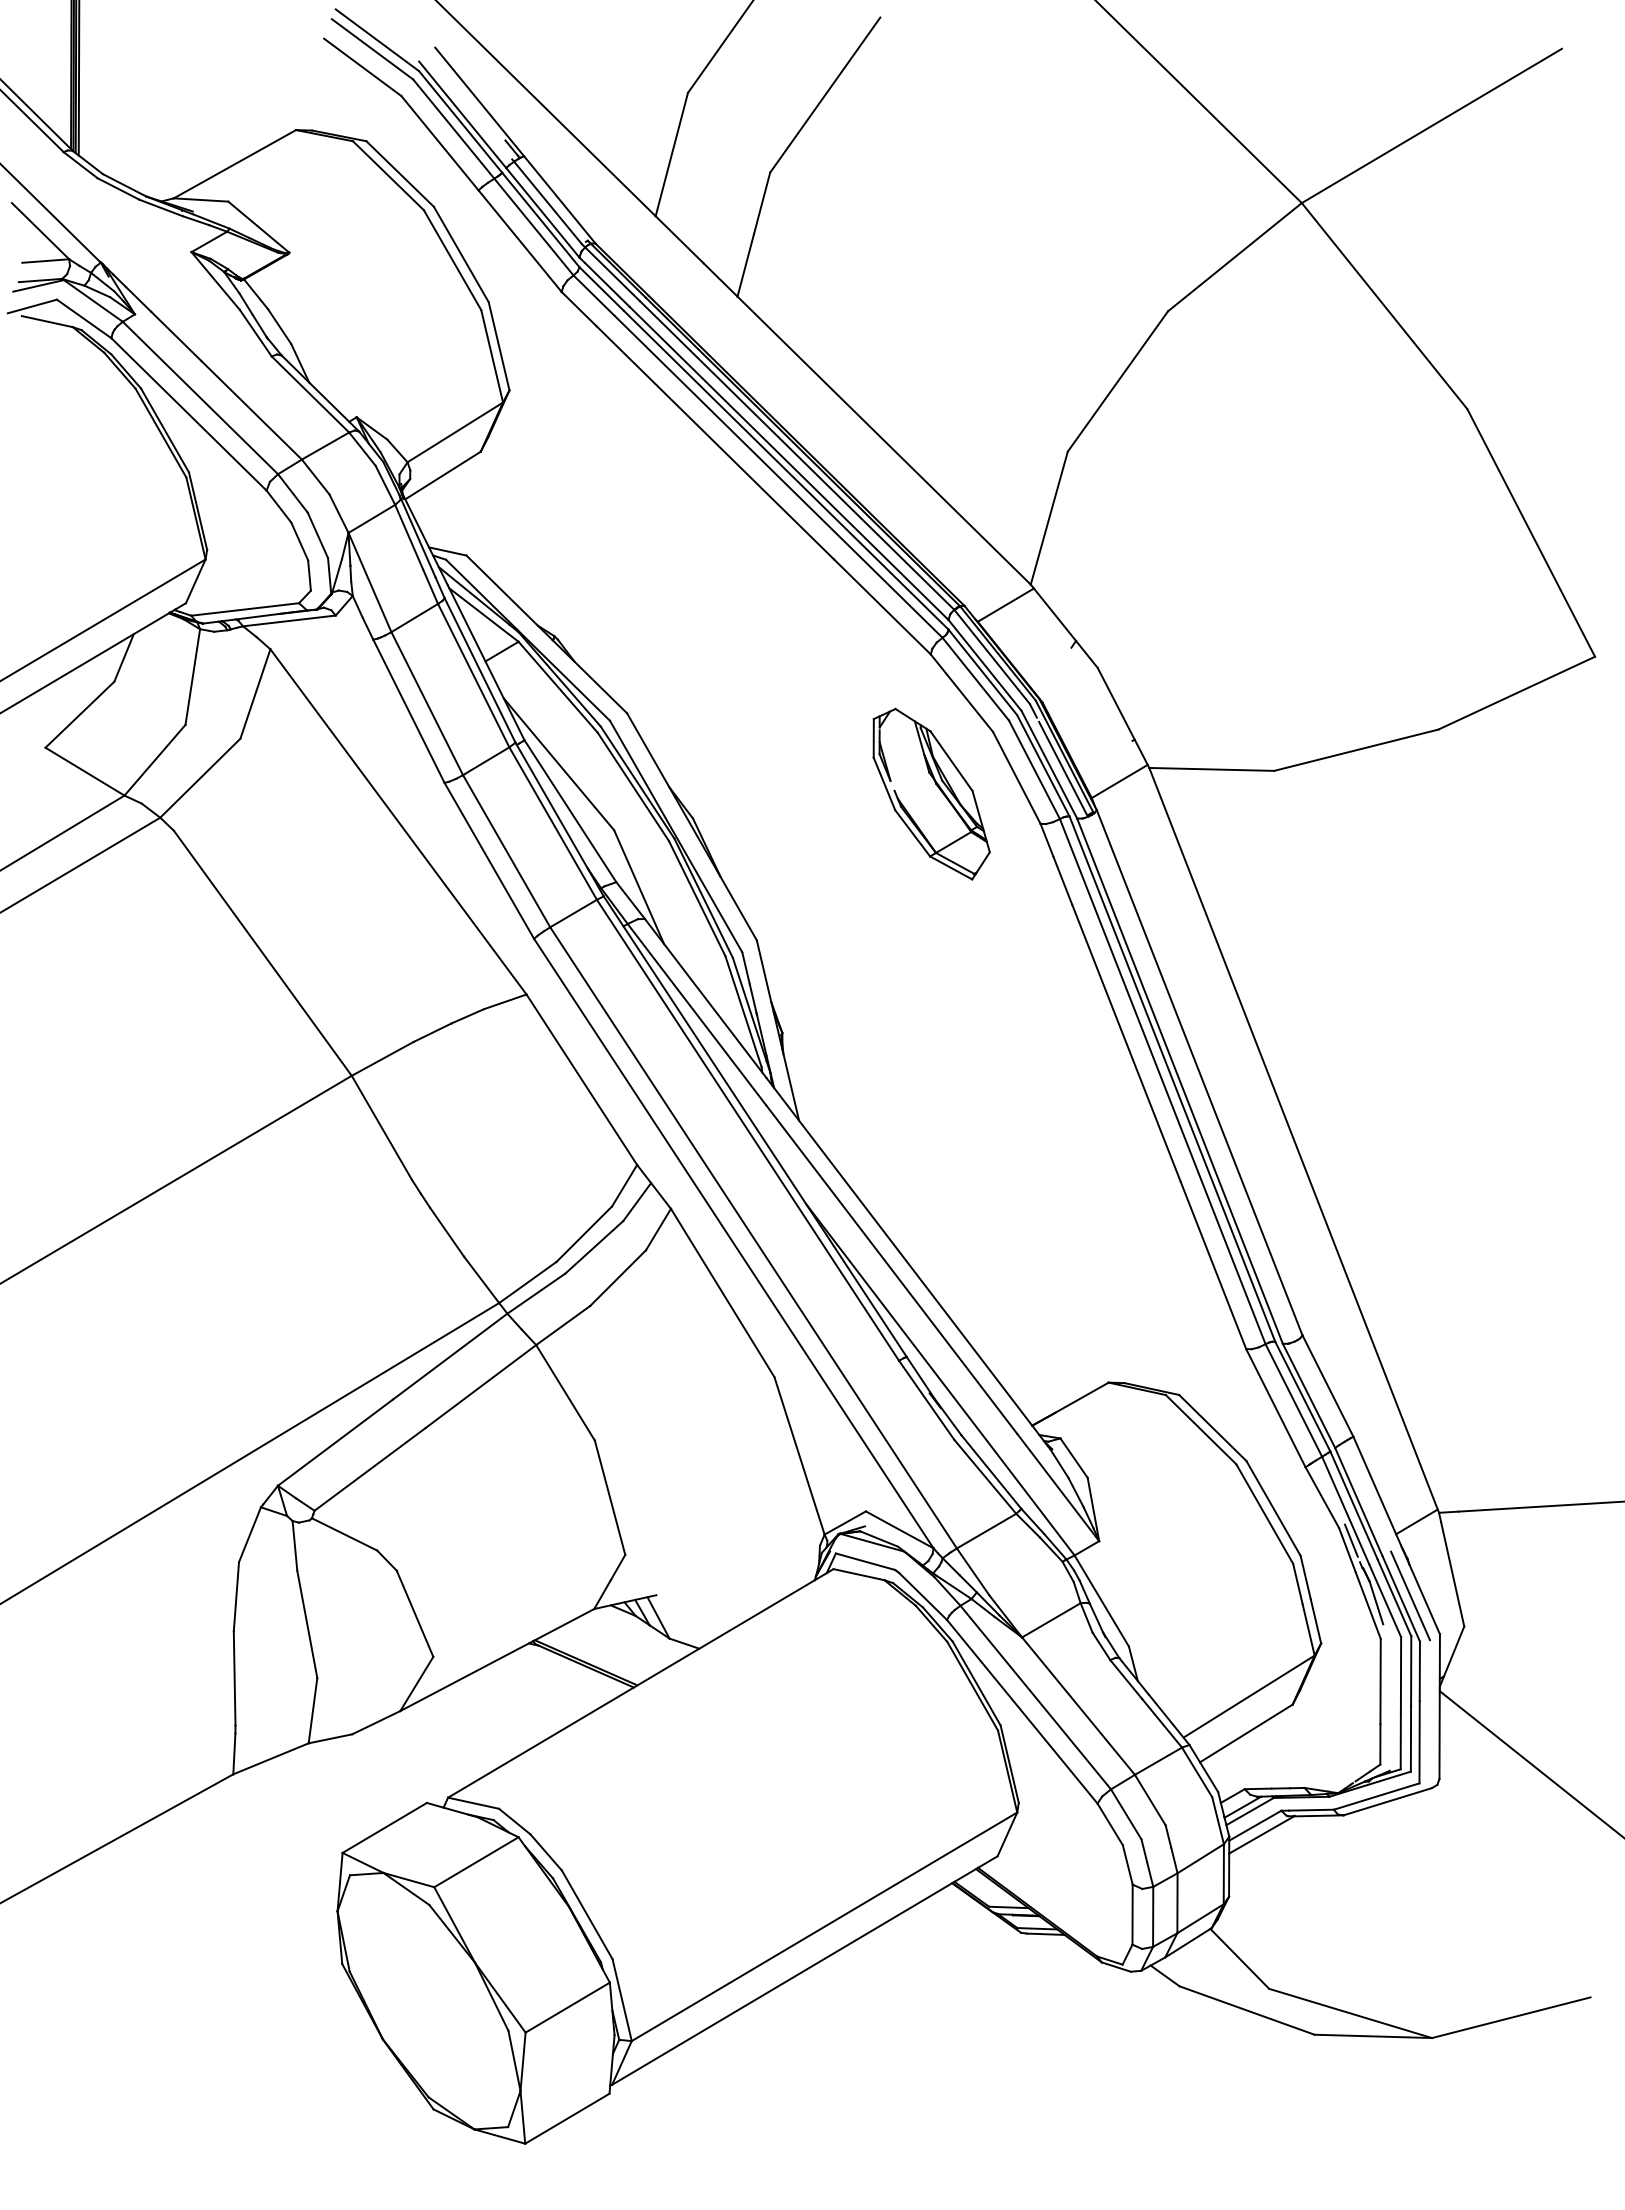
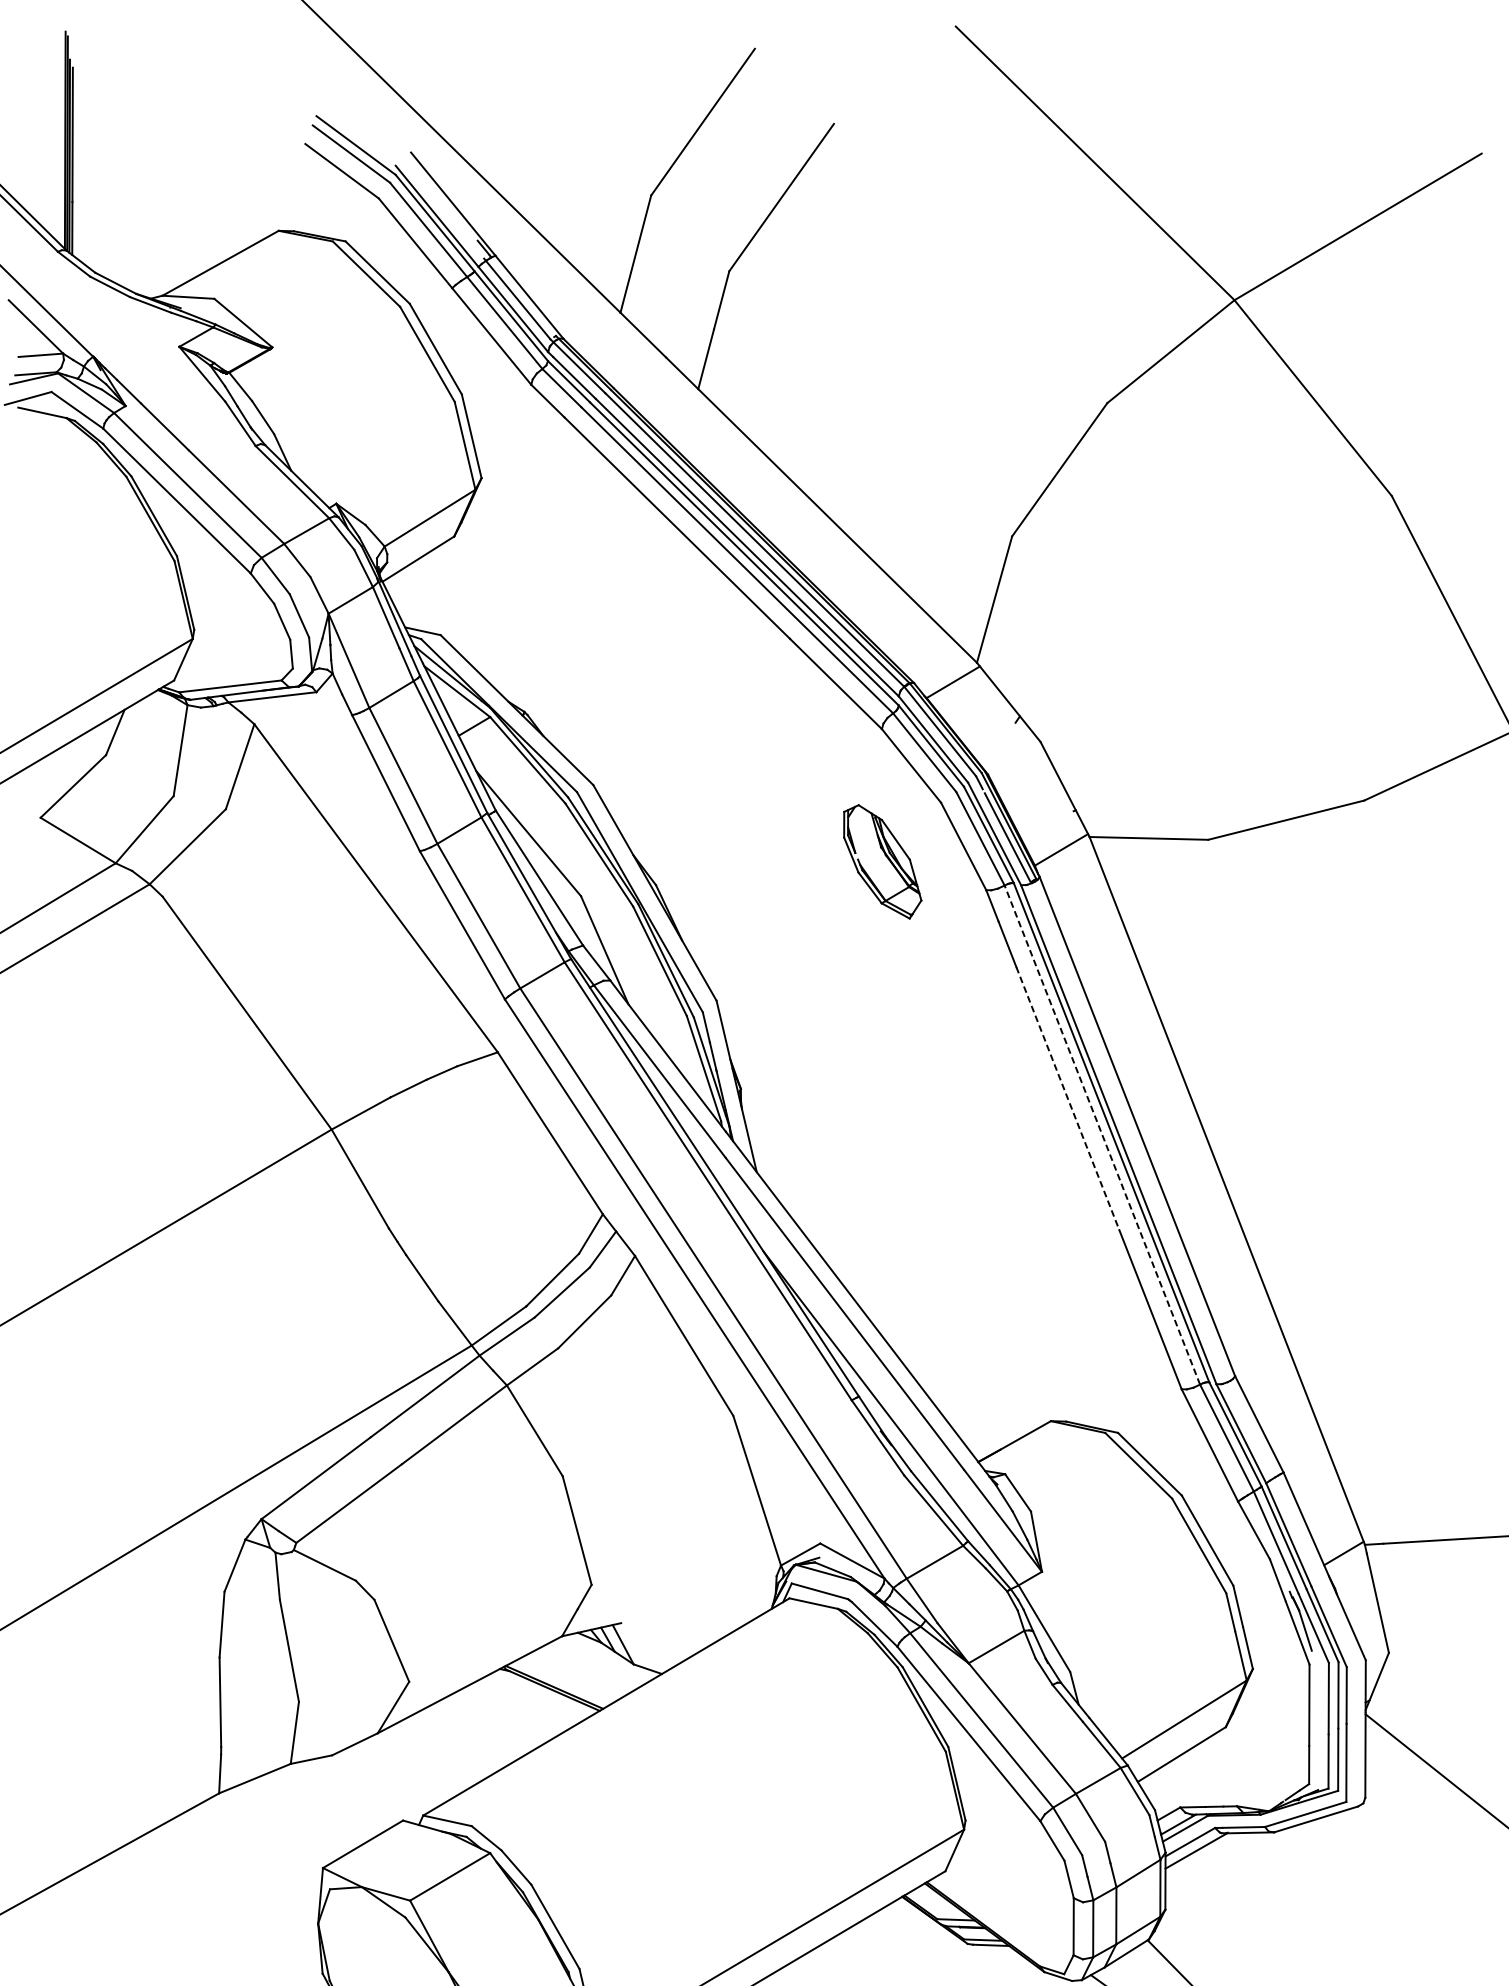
part: (931, 793) -> (882, 861), size x0.7
line: (1126, 1043) -> (1067, 1098), solid -> dashed
line: (1162, 1081) -> (1102, 1134), solid -> dashed
line: (1350, 1540) -> (1280, 1571), removed
line: (1410, 1595) -> (1337, 1623), removed

